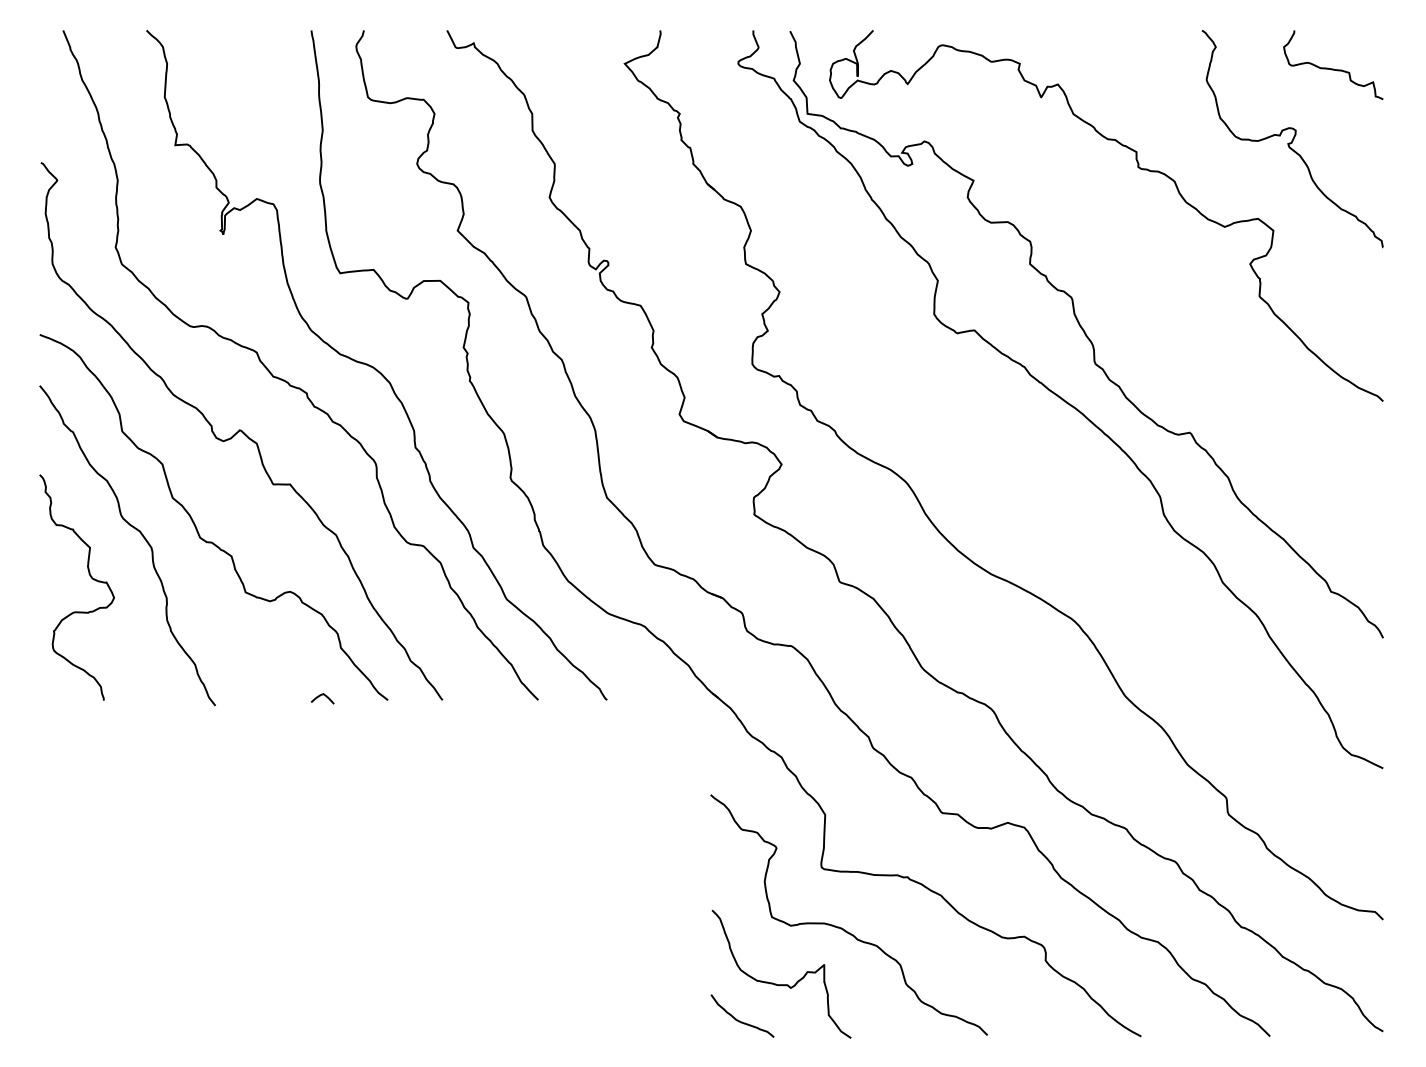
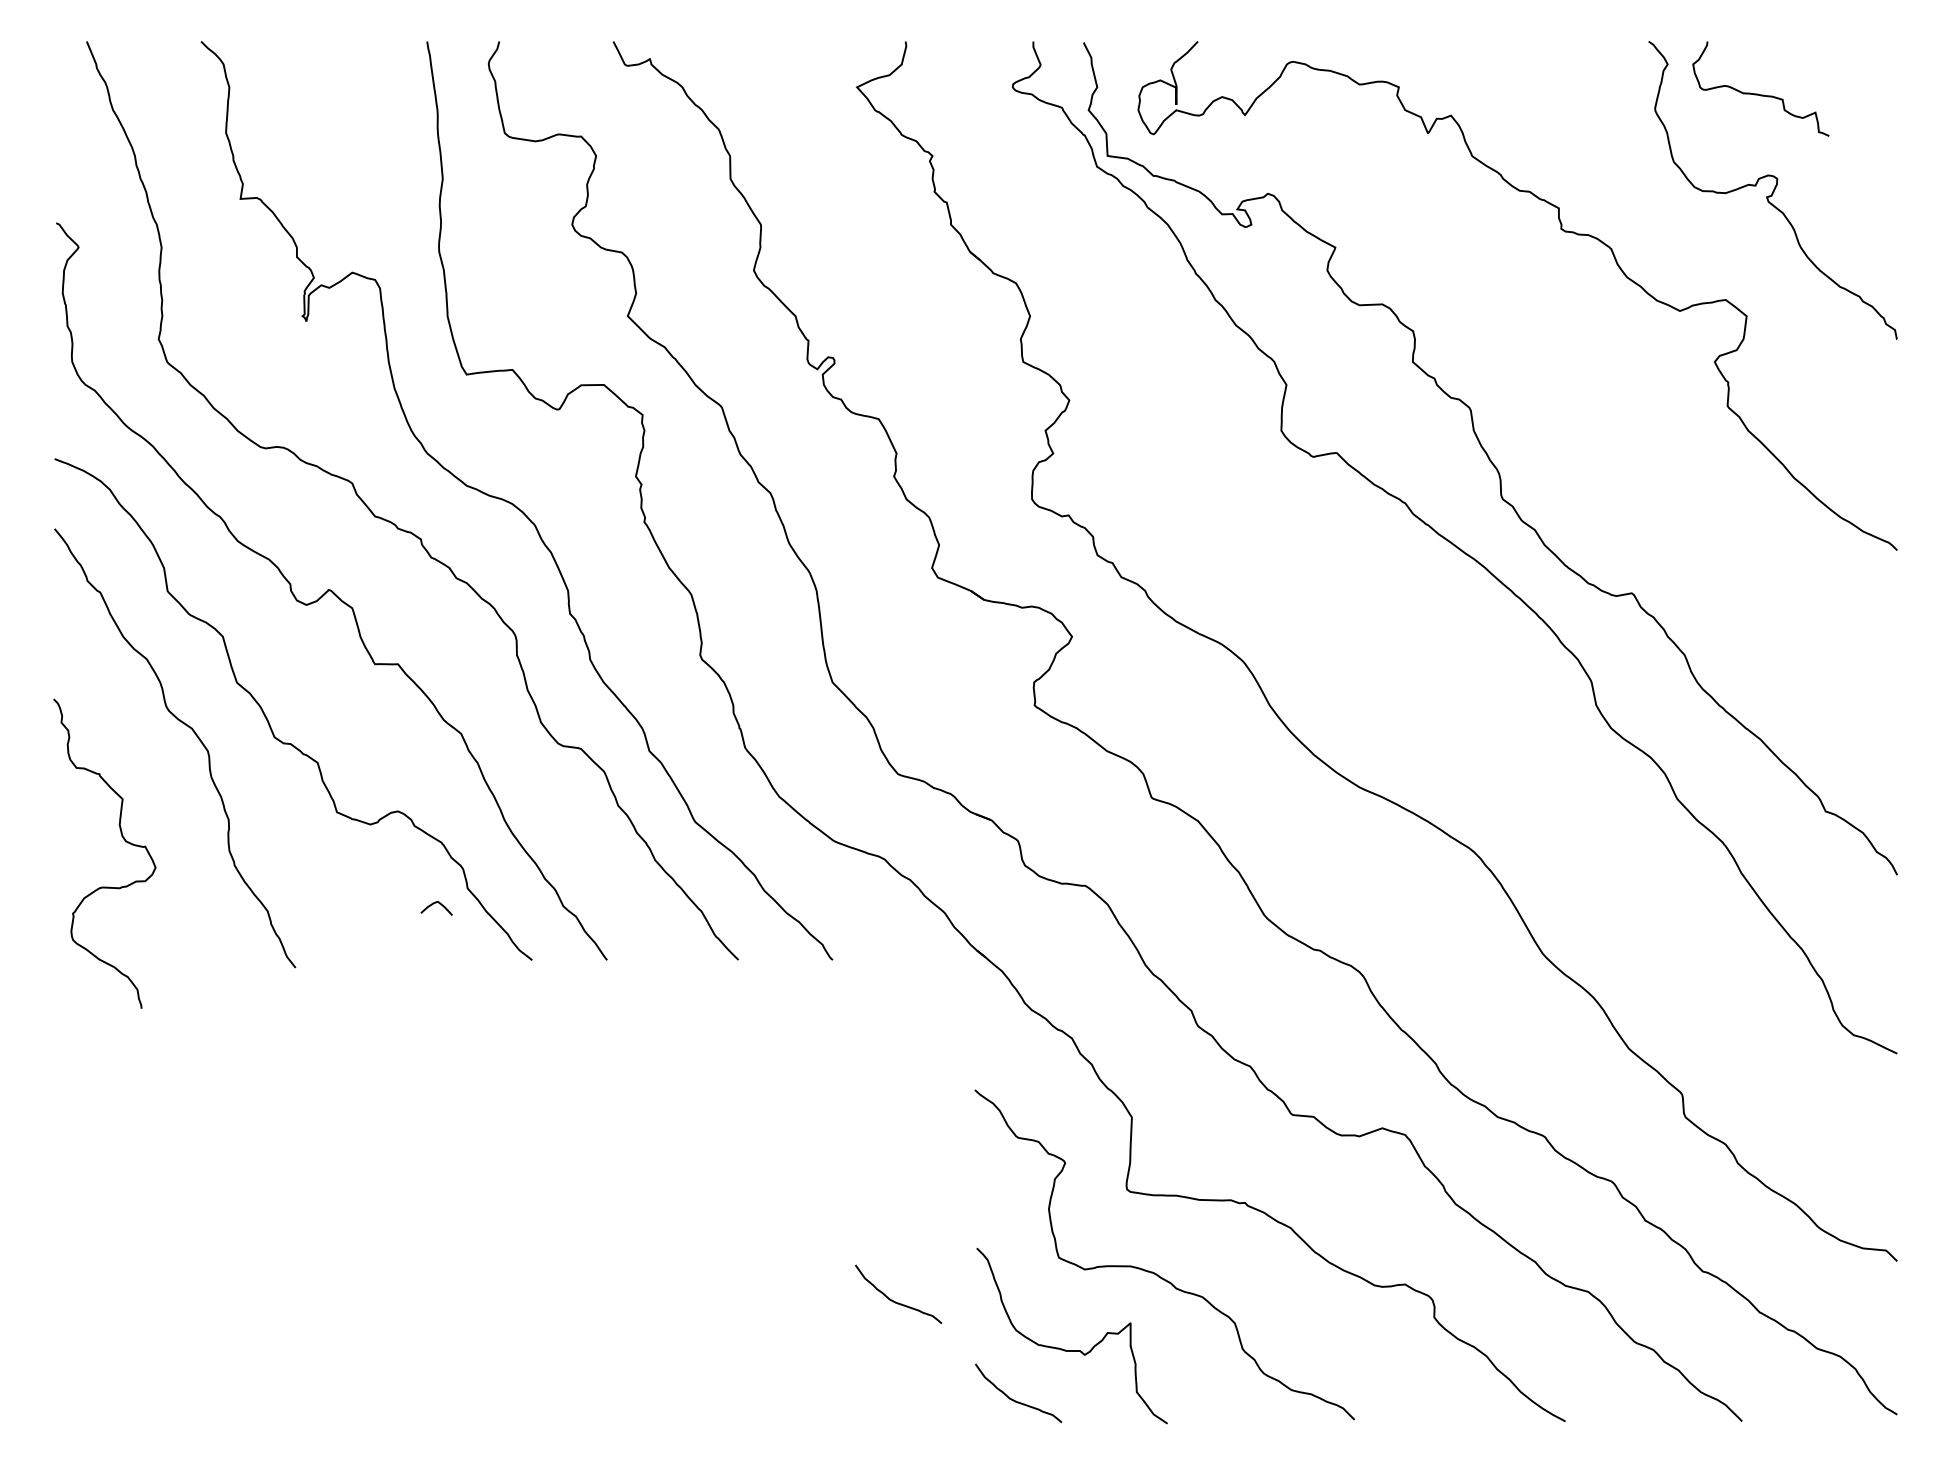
curve: (1331, 68) -> (1758, 93), moved
curve: (91, 578) -> (124, 841), moved
curve: (322, 695) -> (436, 903), moved
curve: (652, 948) -> (894, 1300), added

